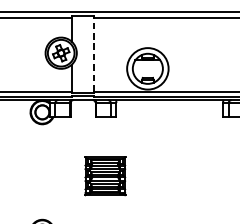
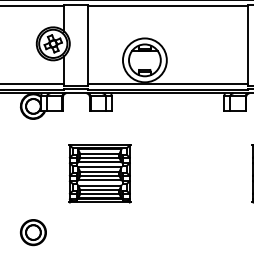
line: (94, 53) -> (88, 44), dashed -> solid
part: (104, 175) -> (99, 173), size x1.43

